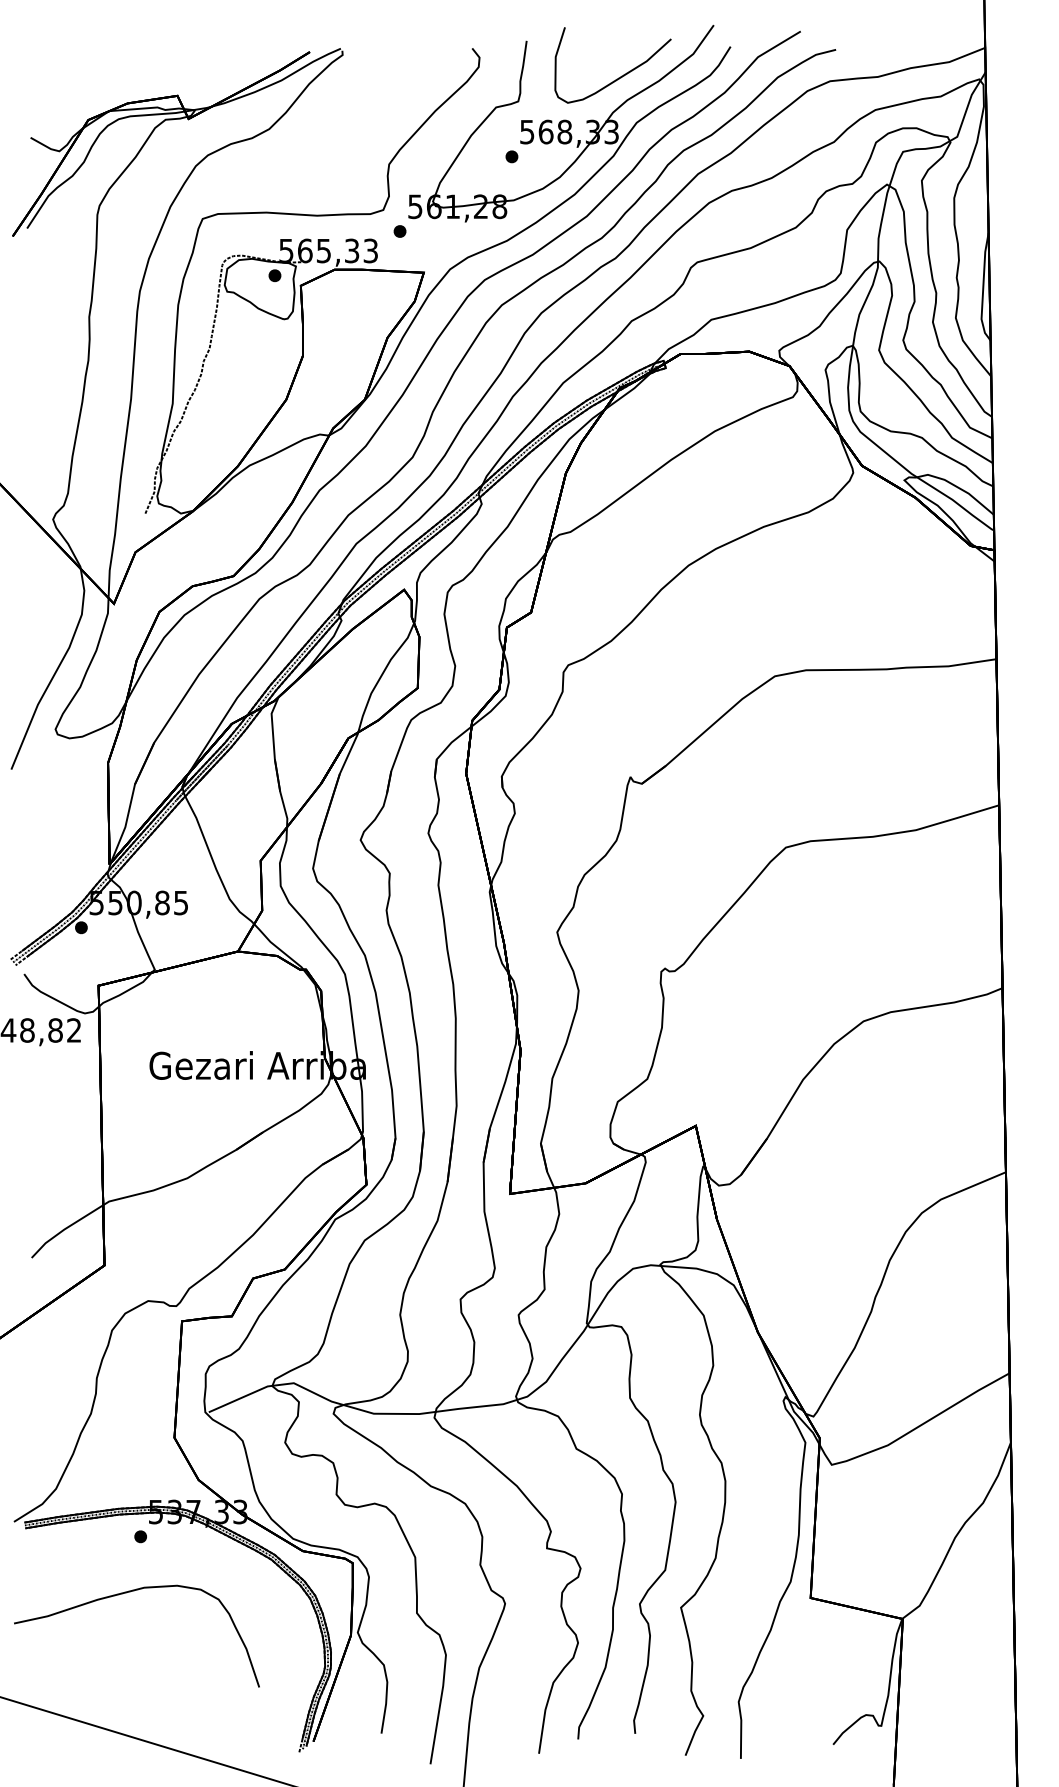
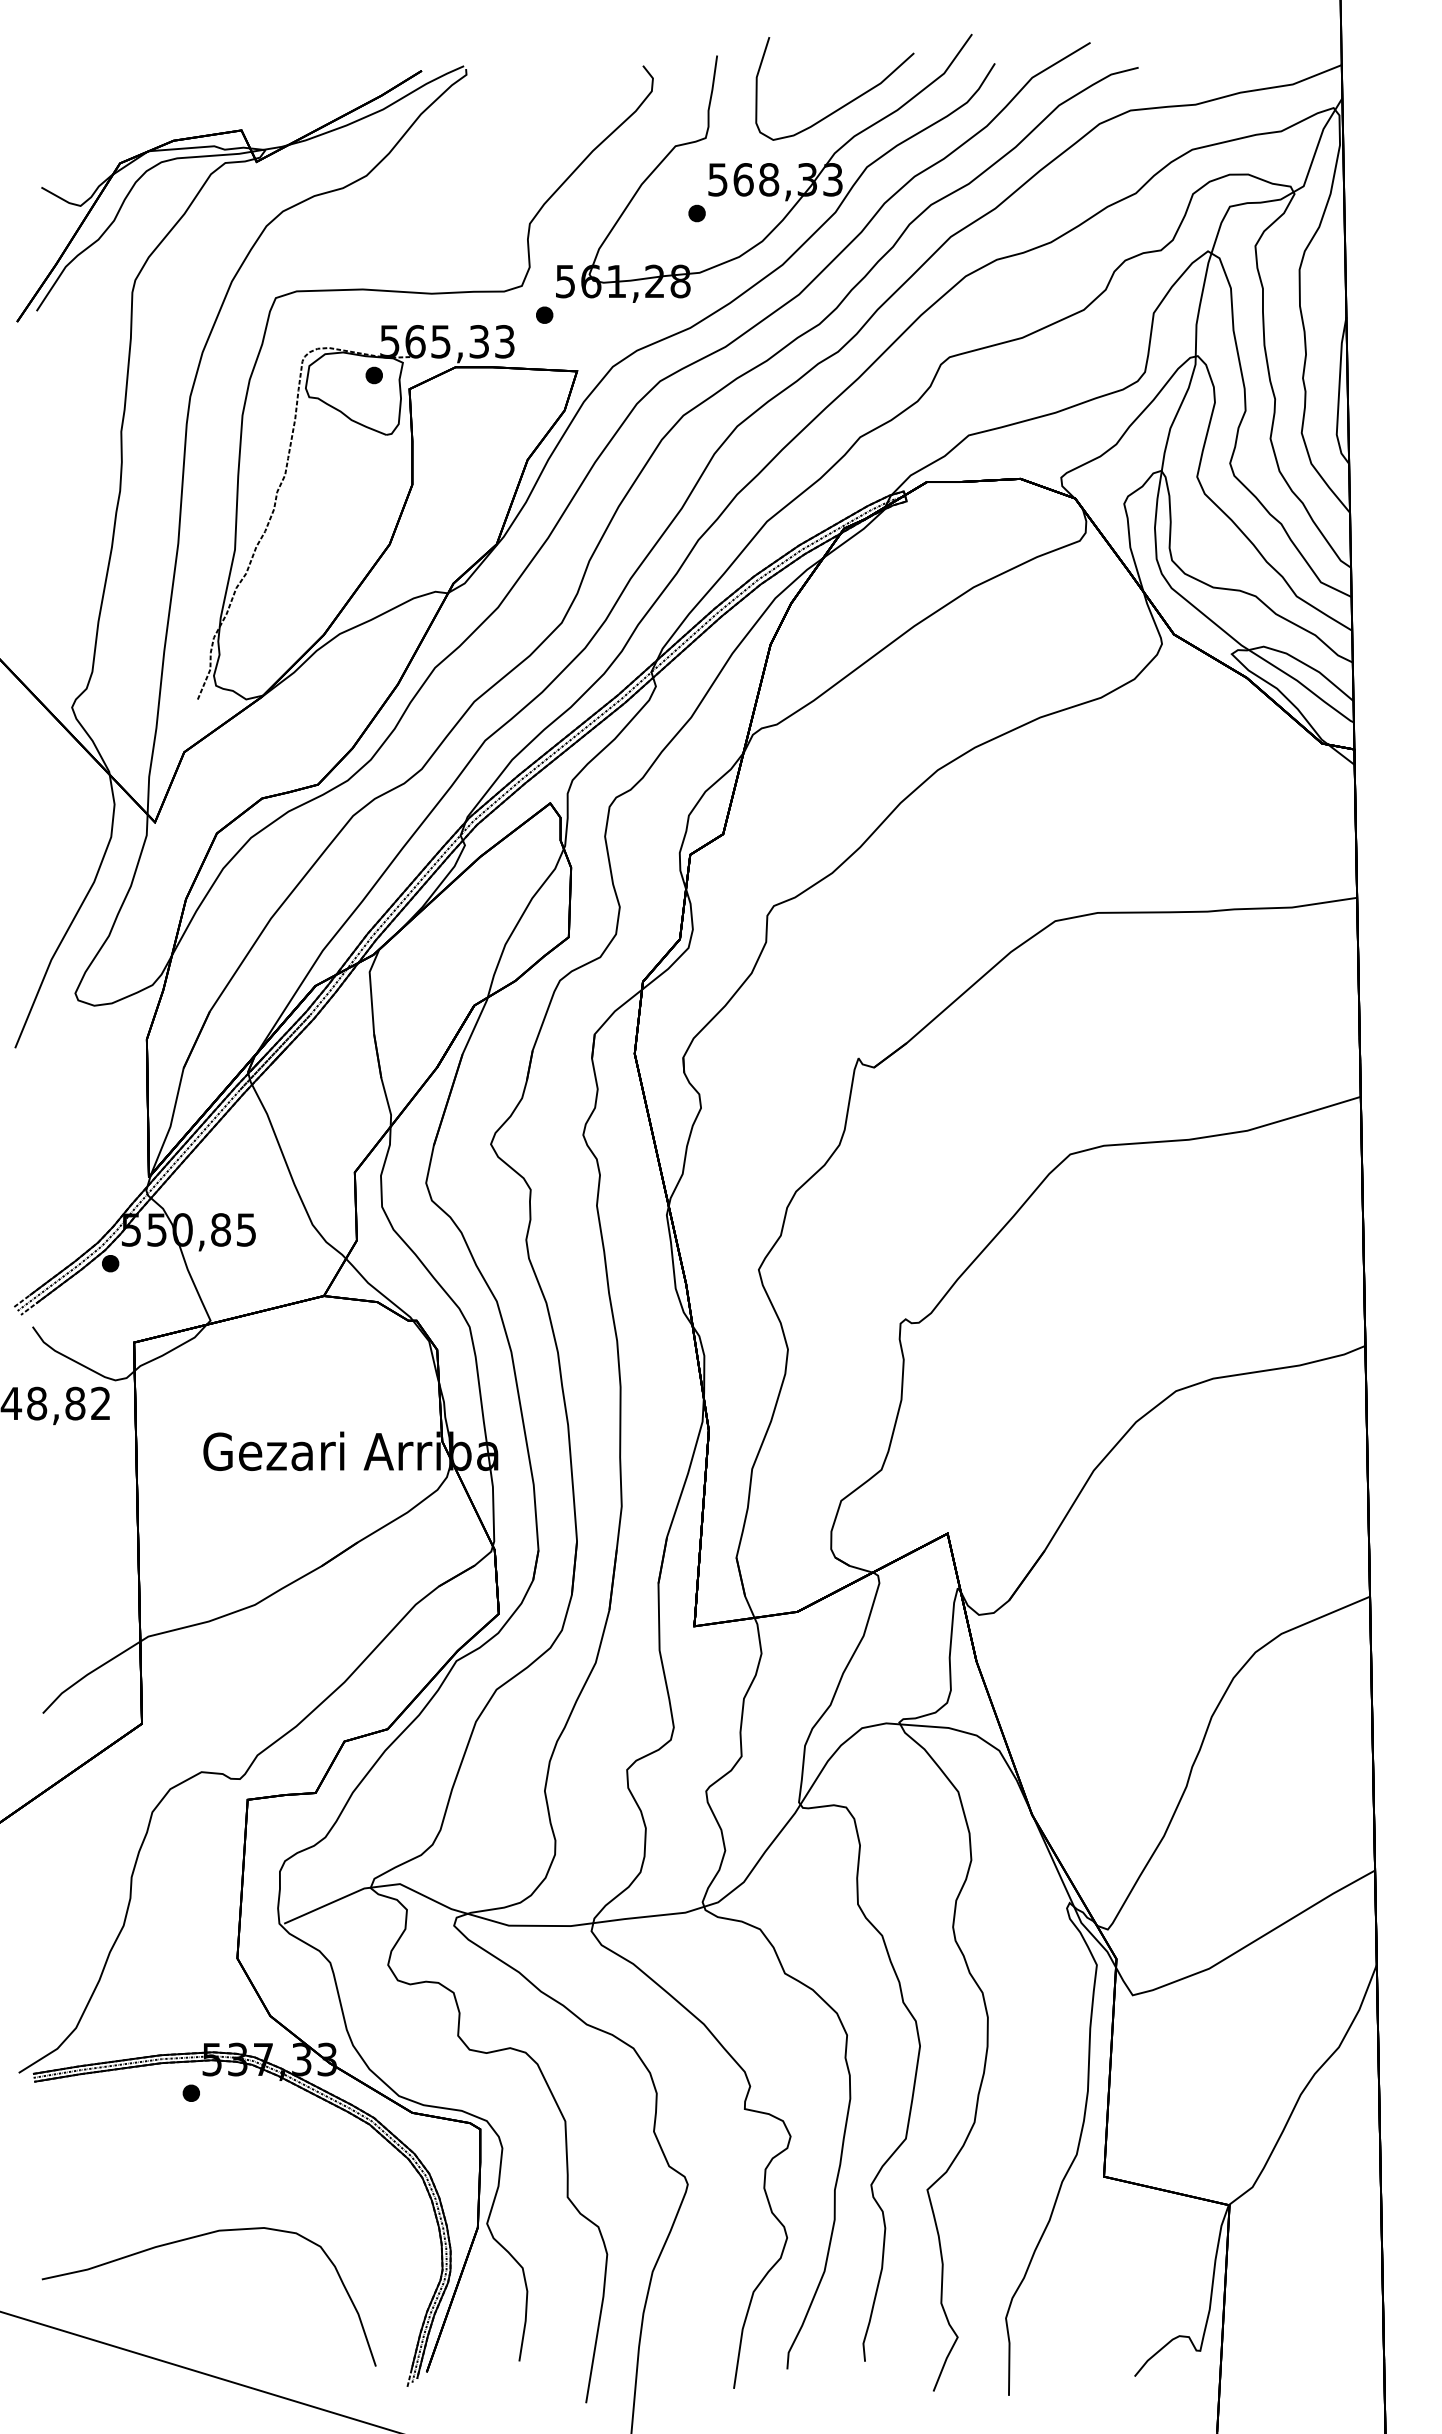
curve: (125, 1593) -> (193, 2238), moved

